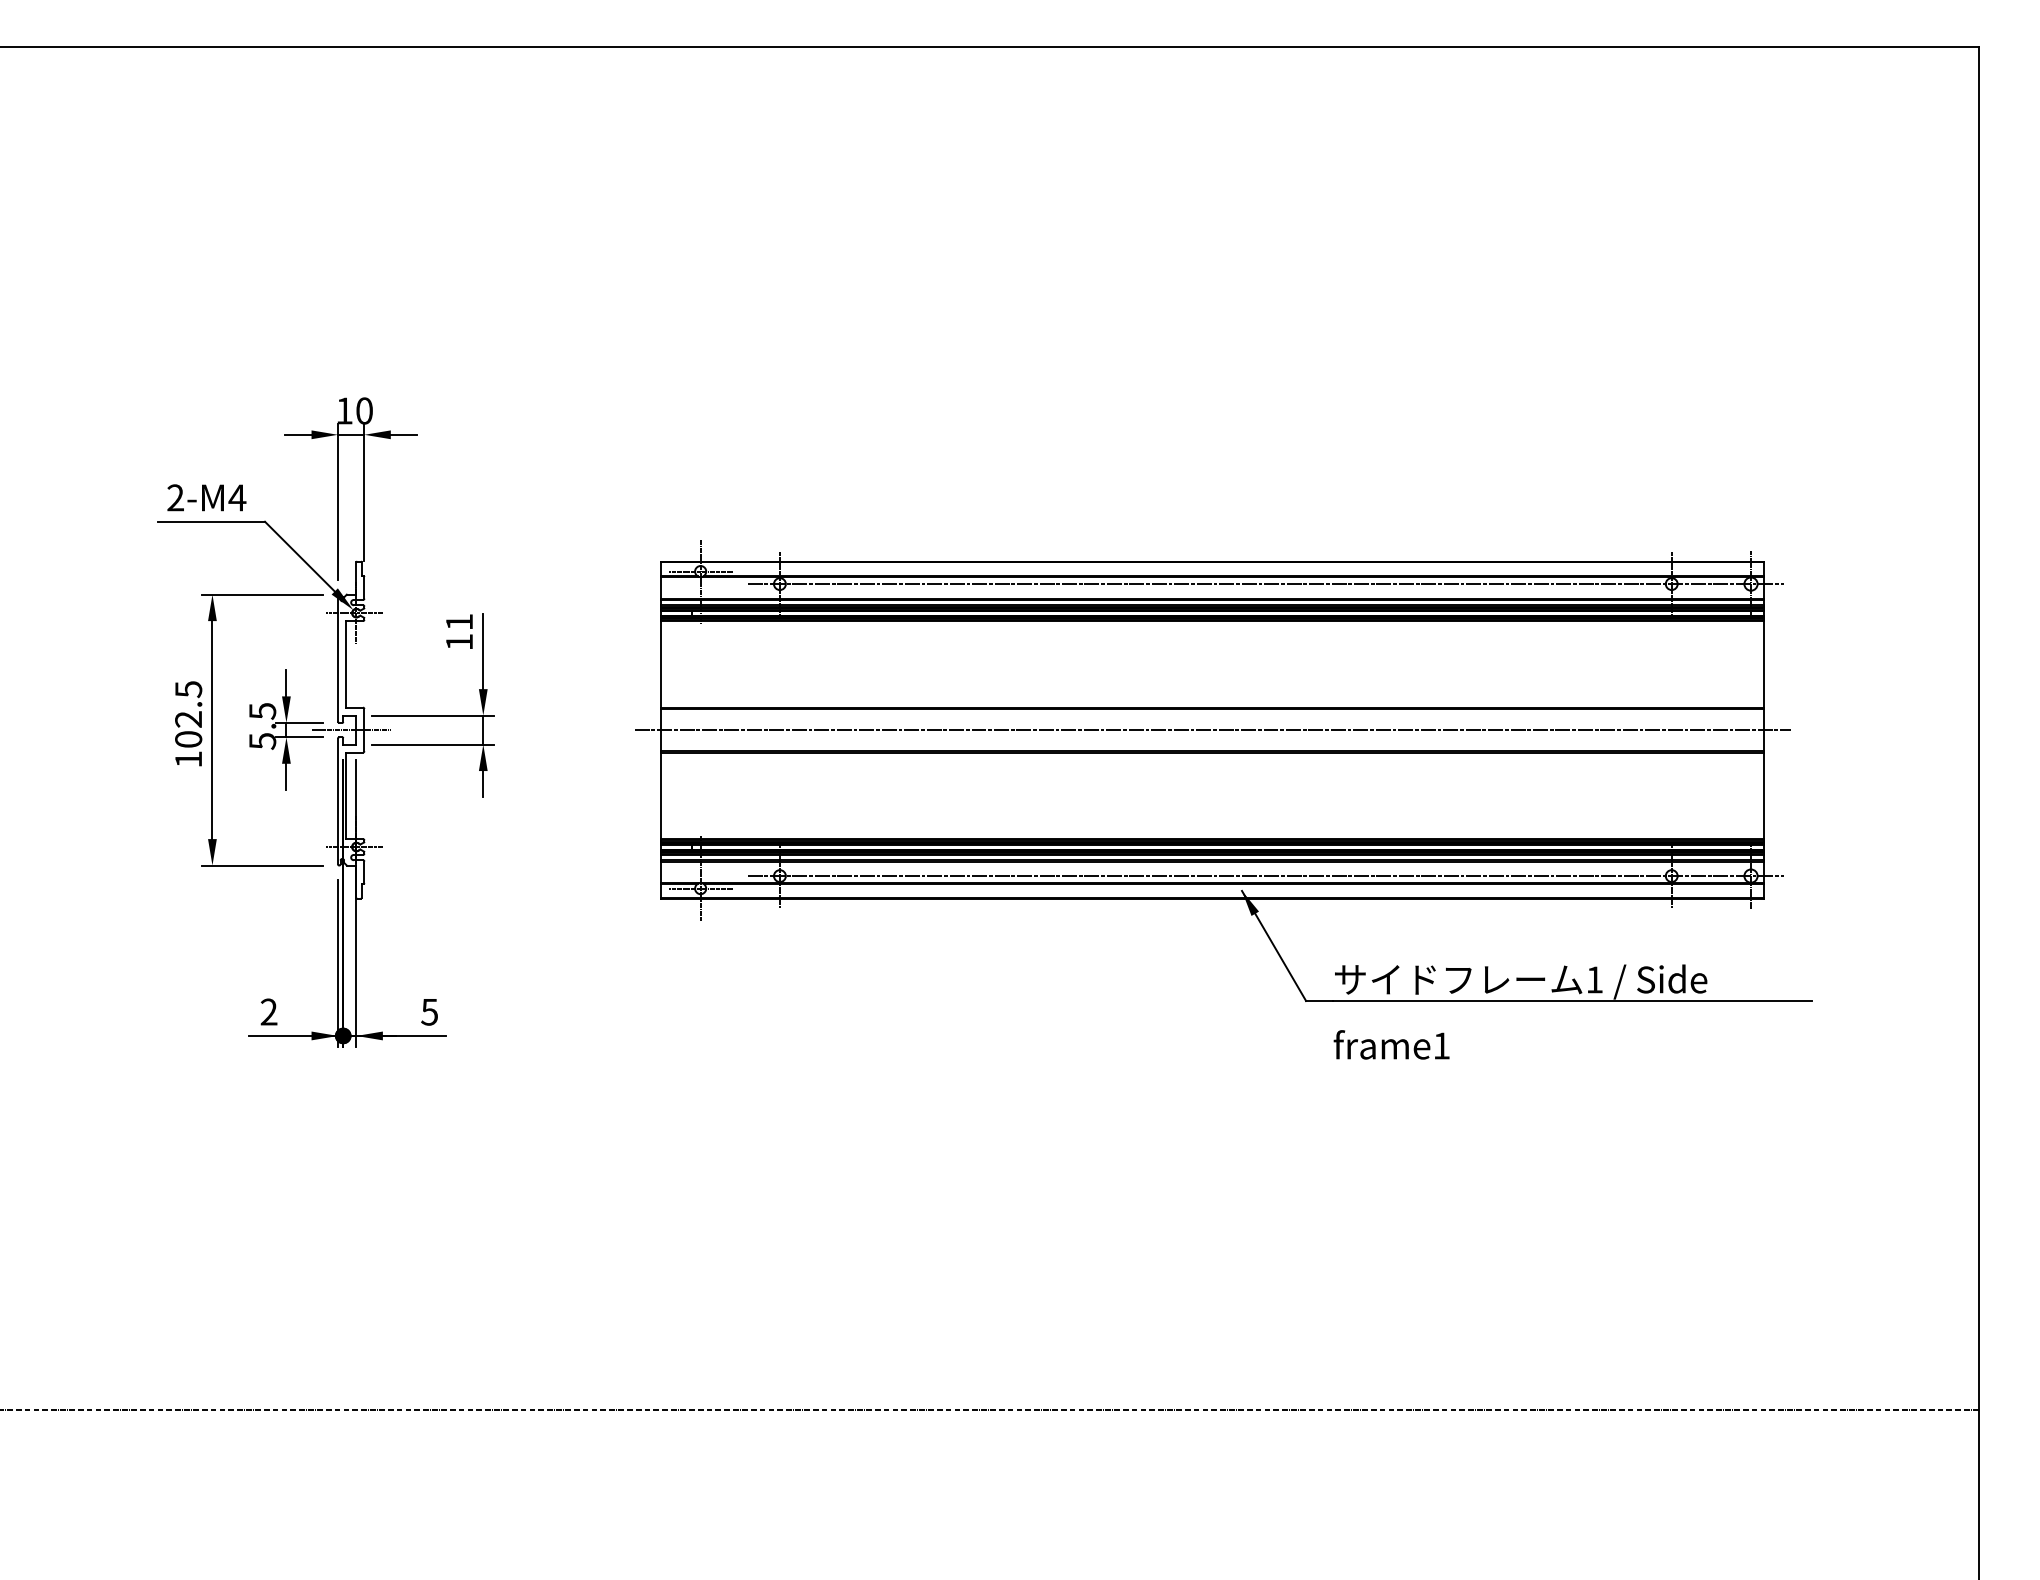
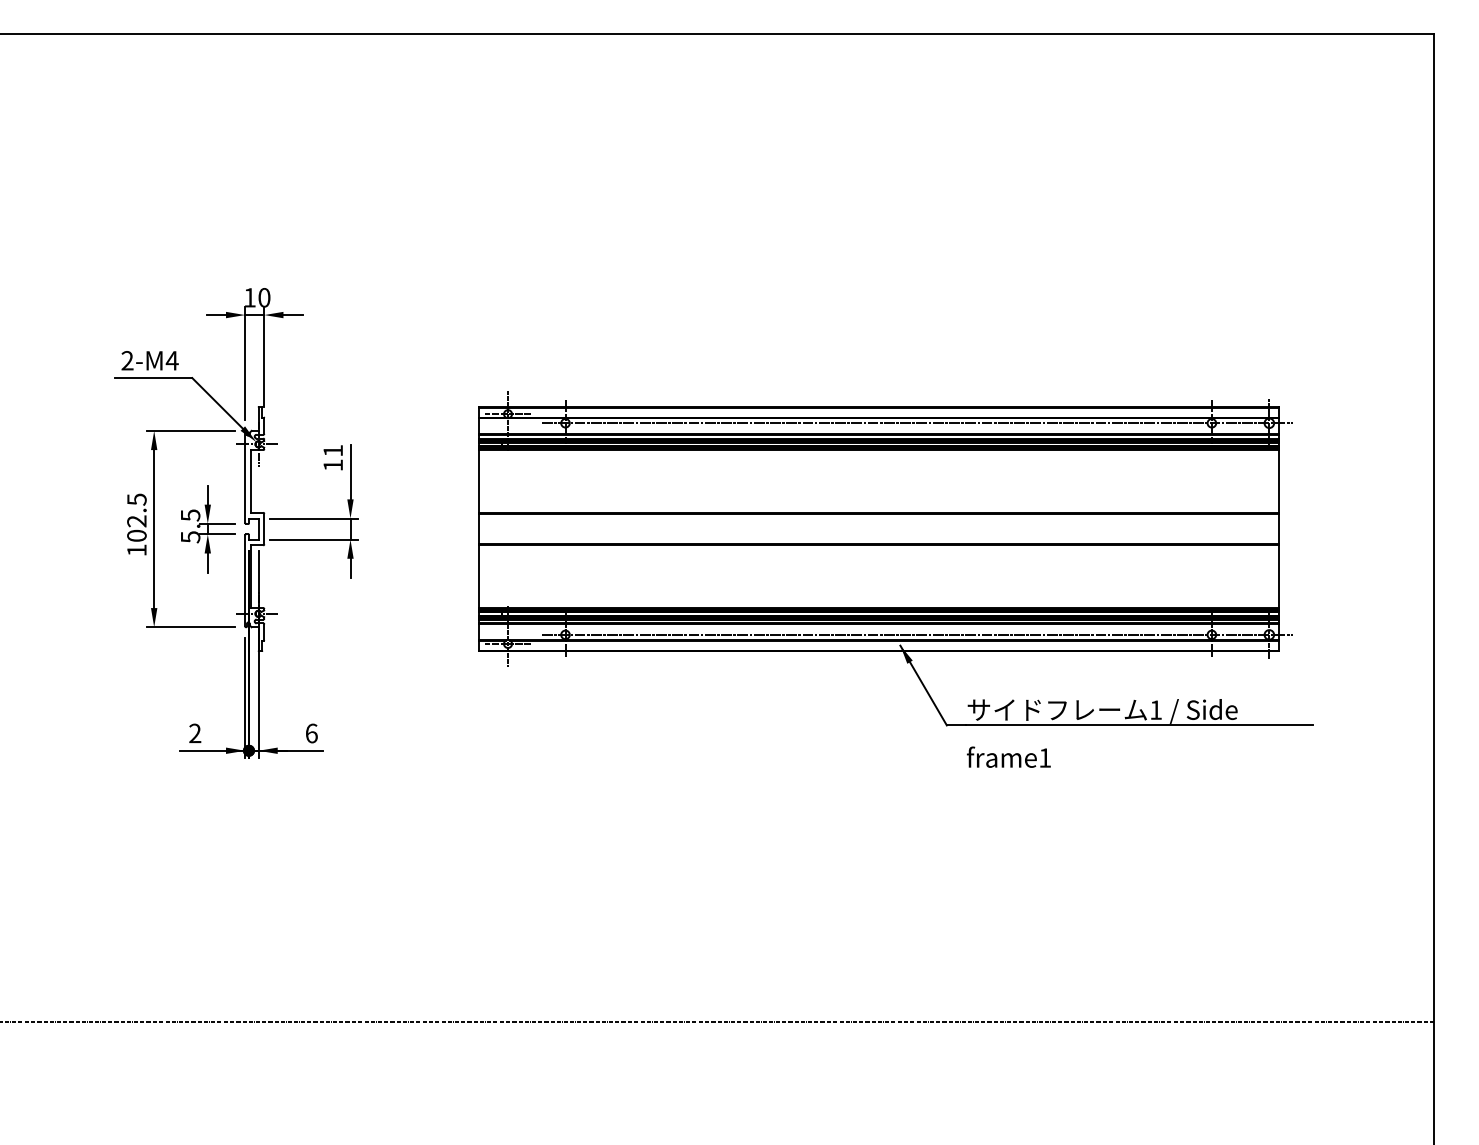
line: (350, 730) -> (254, 529), removed
line: (1212, 730) -> (879, 529), removed
text: (429, 1011) -> (311, 733), 5 -> 6

